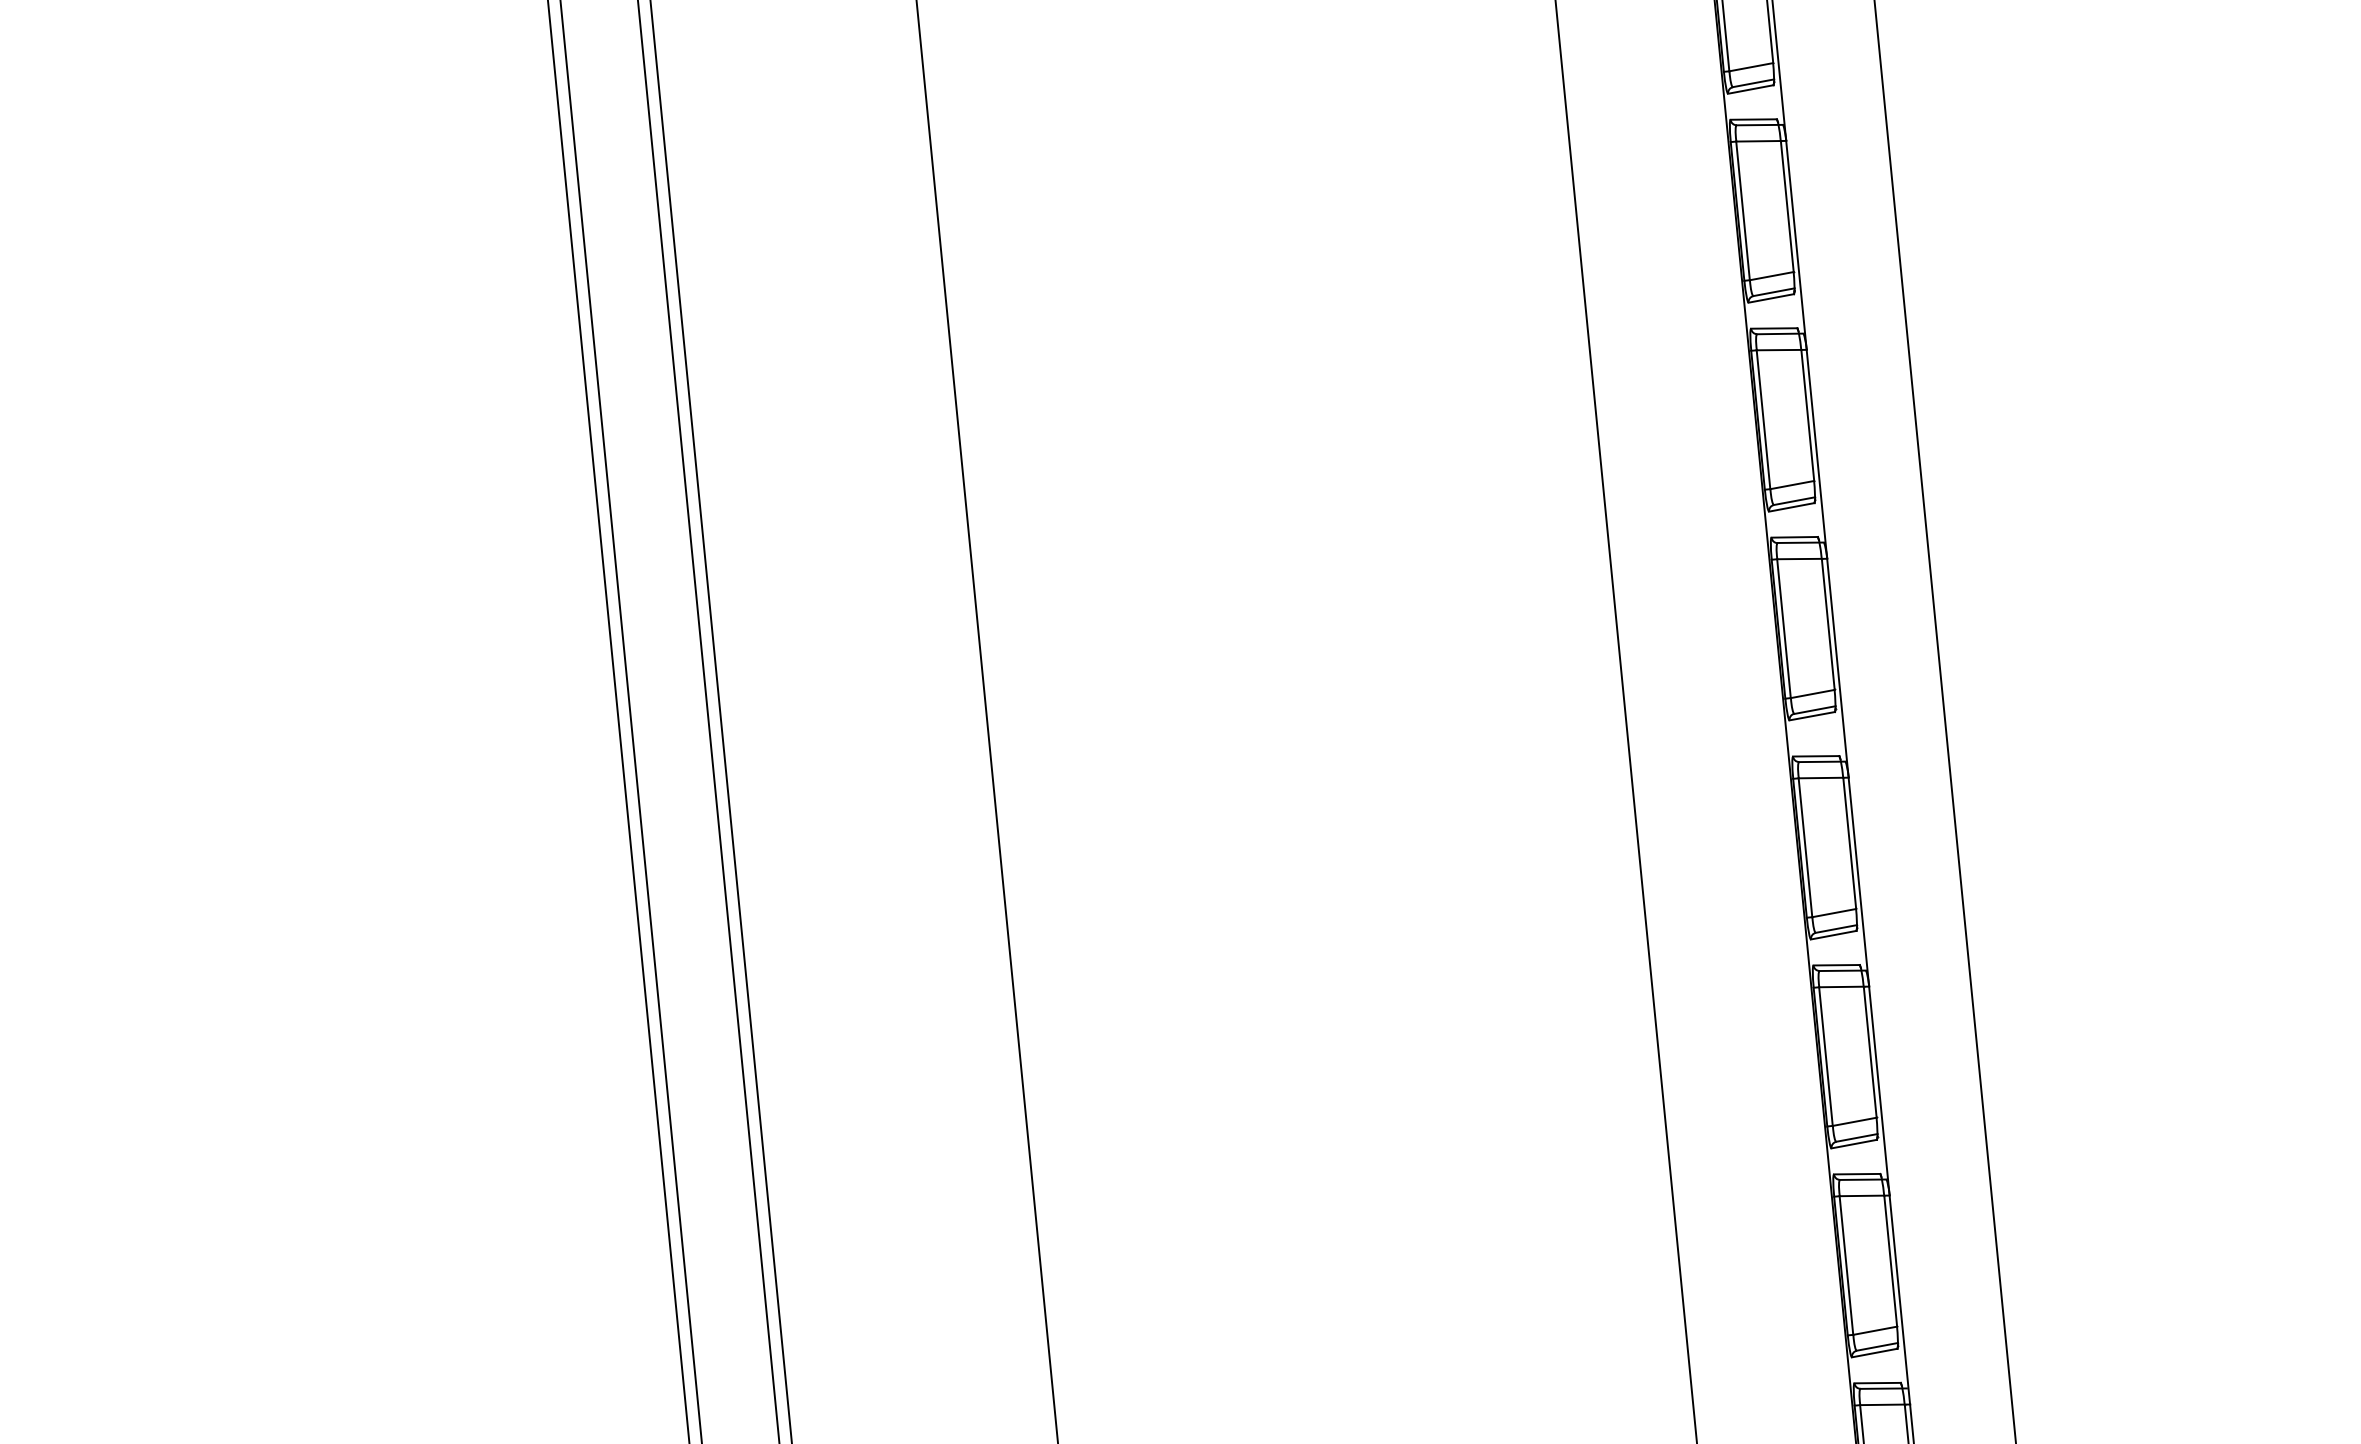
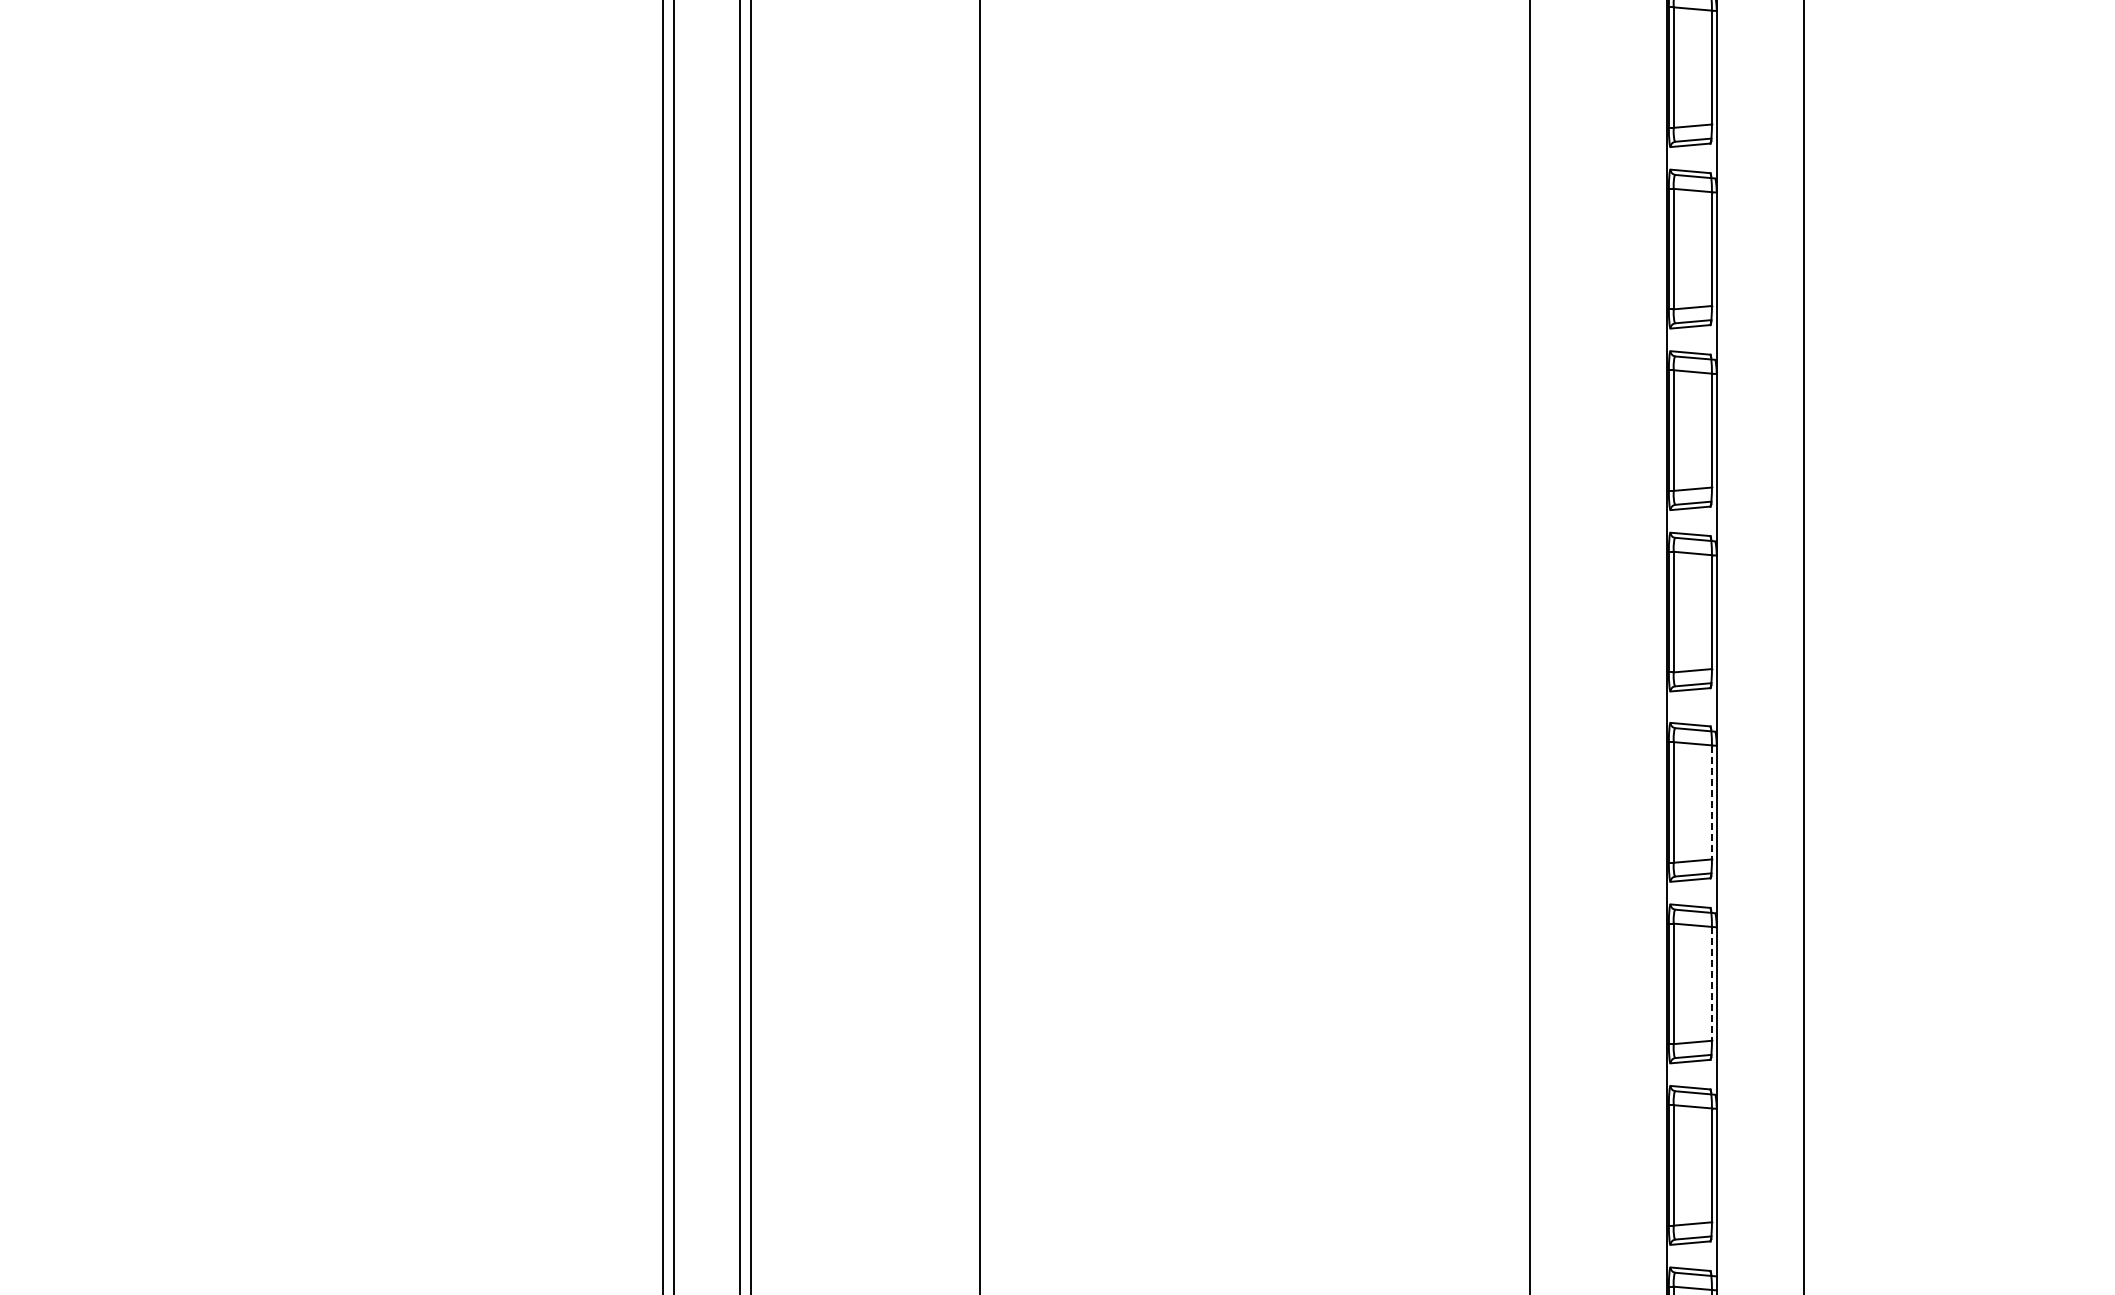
line: (1850, 843) -> (1712, 802), solid -> dashed
line: (1870, 1051) -> (1712, 983), solid -> dashed

